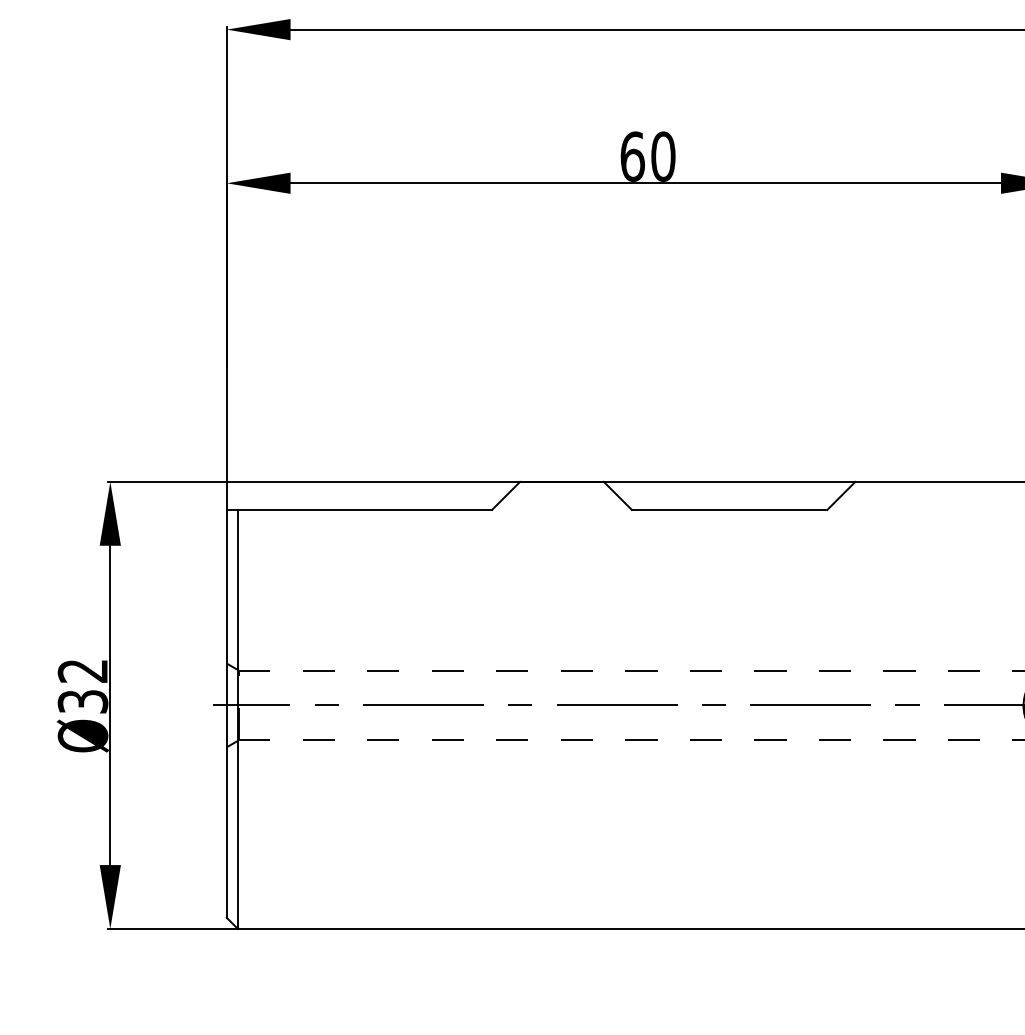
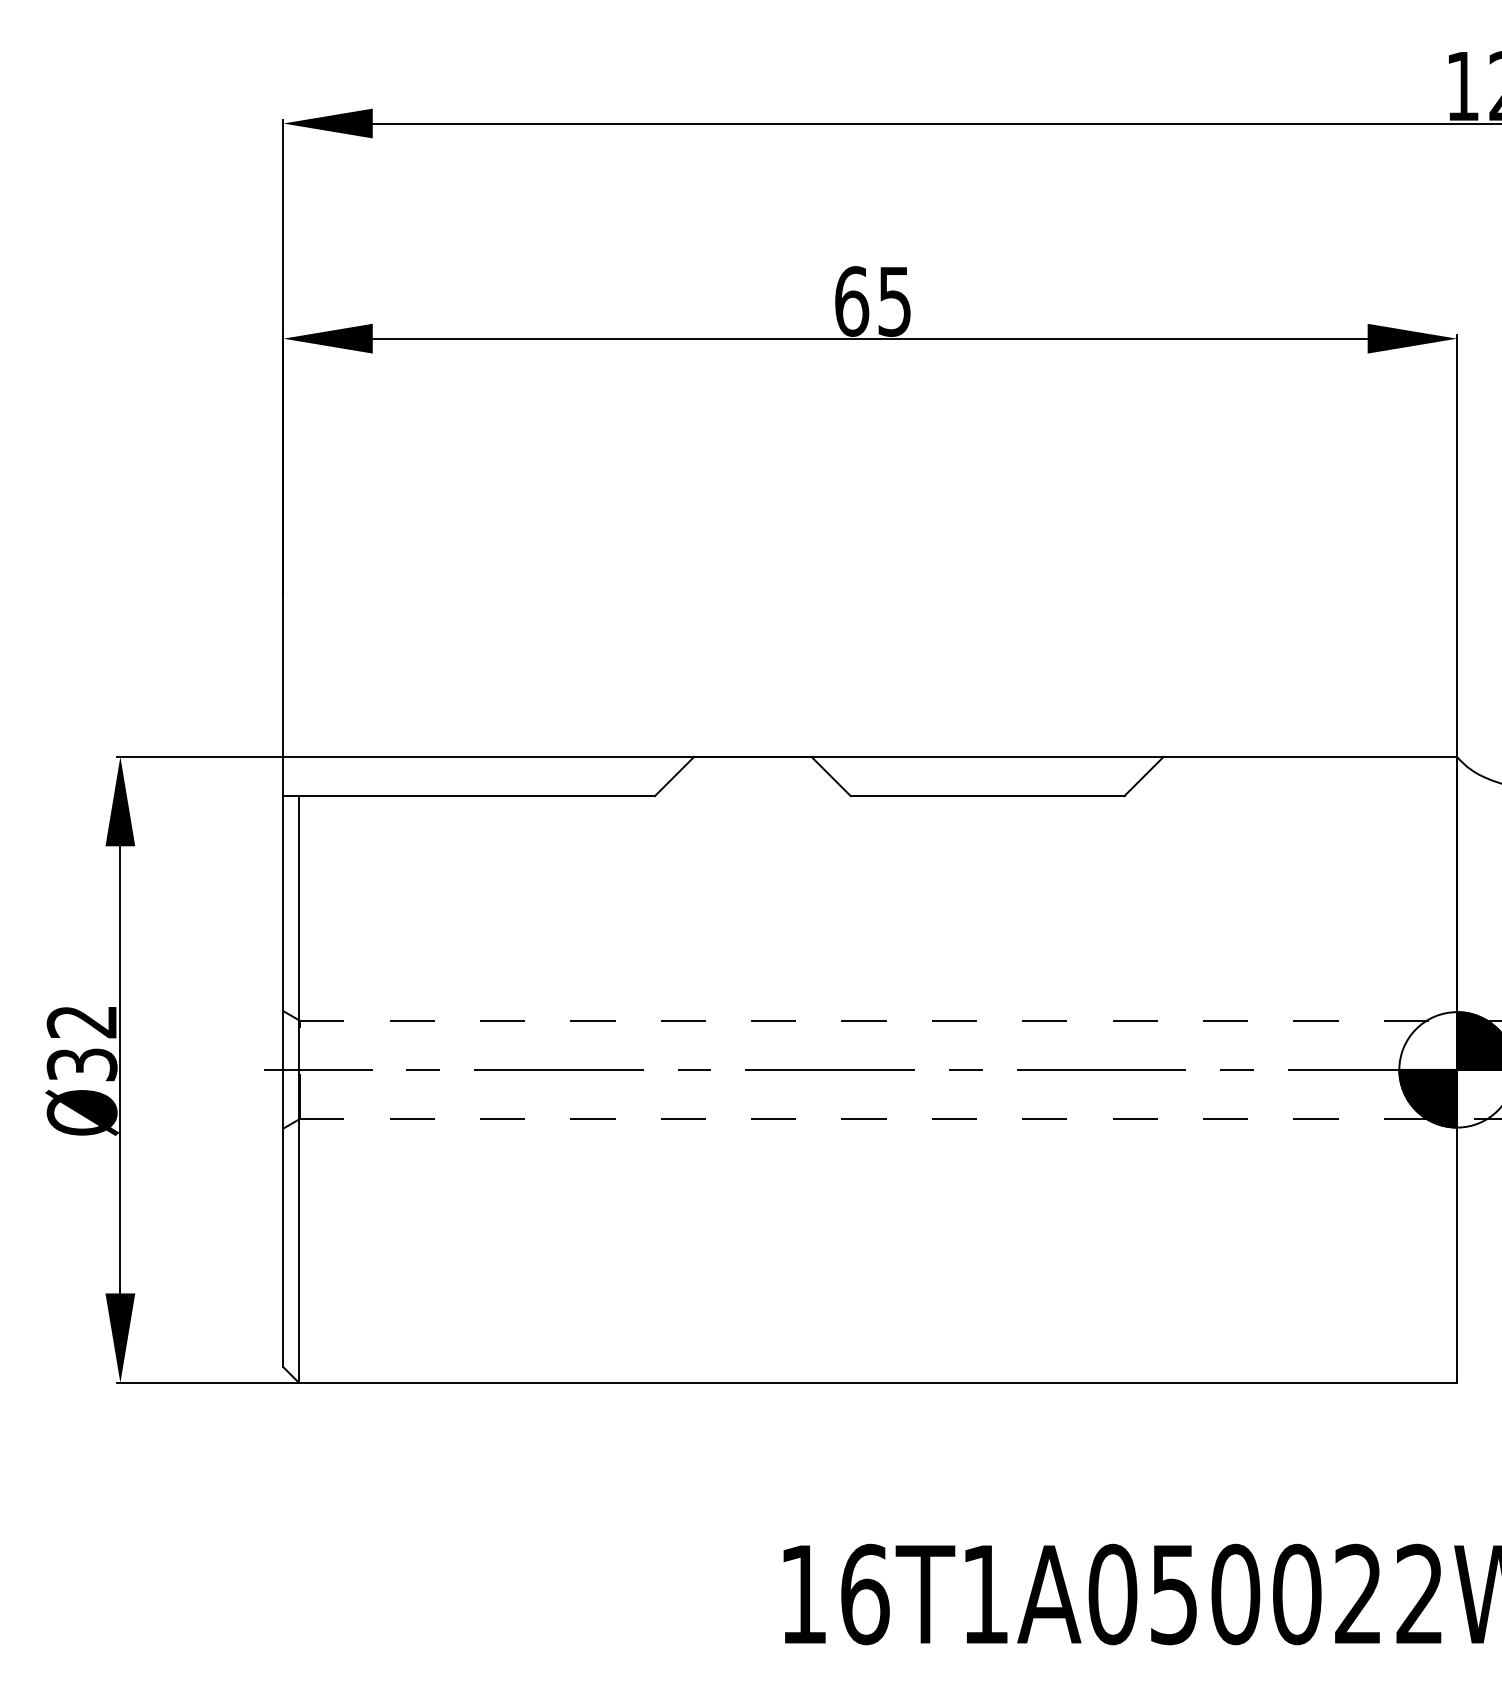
text: (663, 156) -> (894, 301), 60 -> 65

